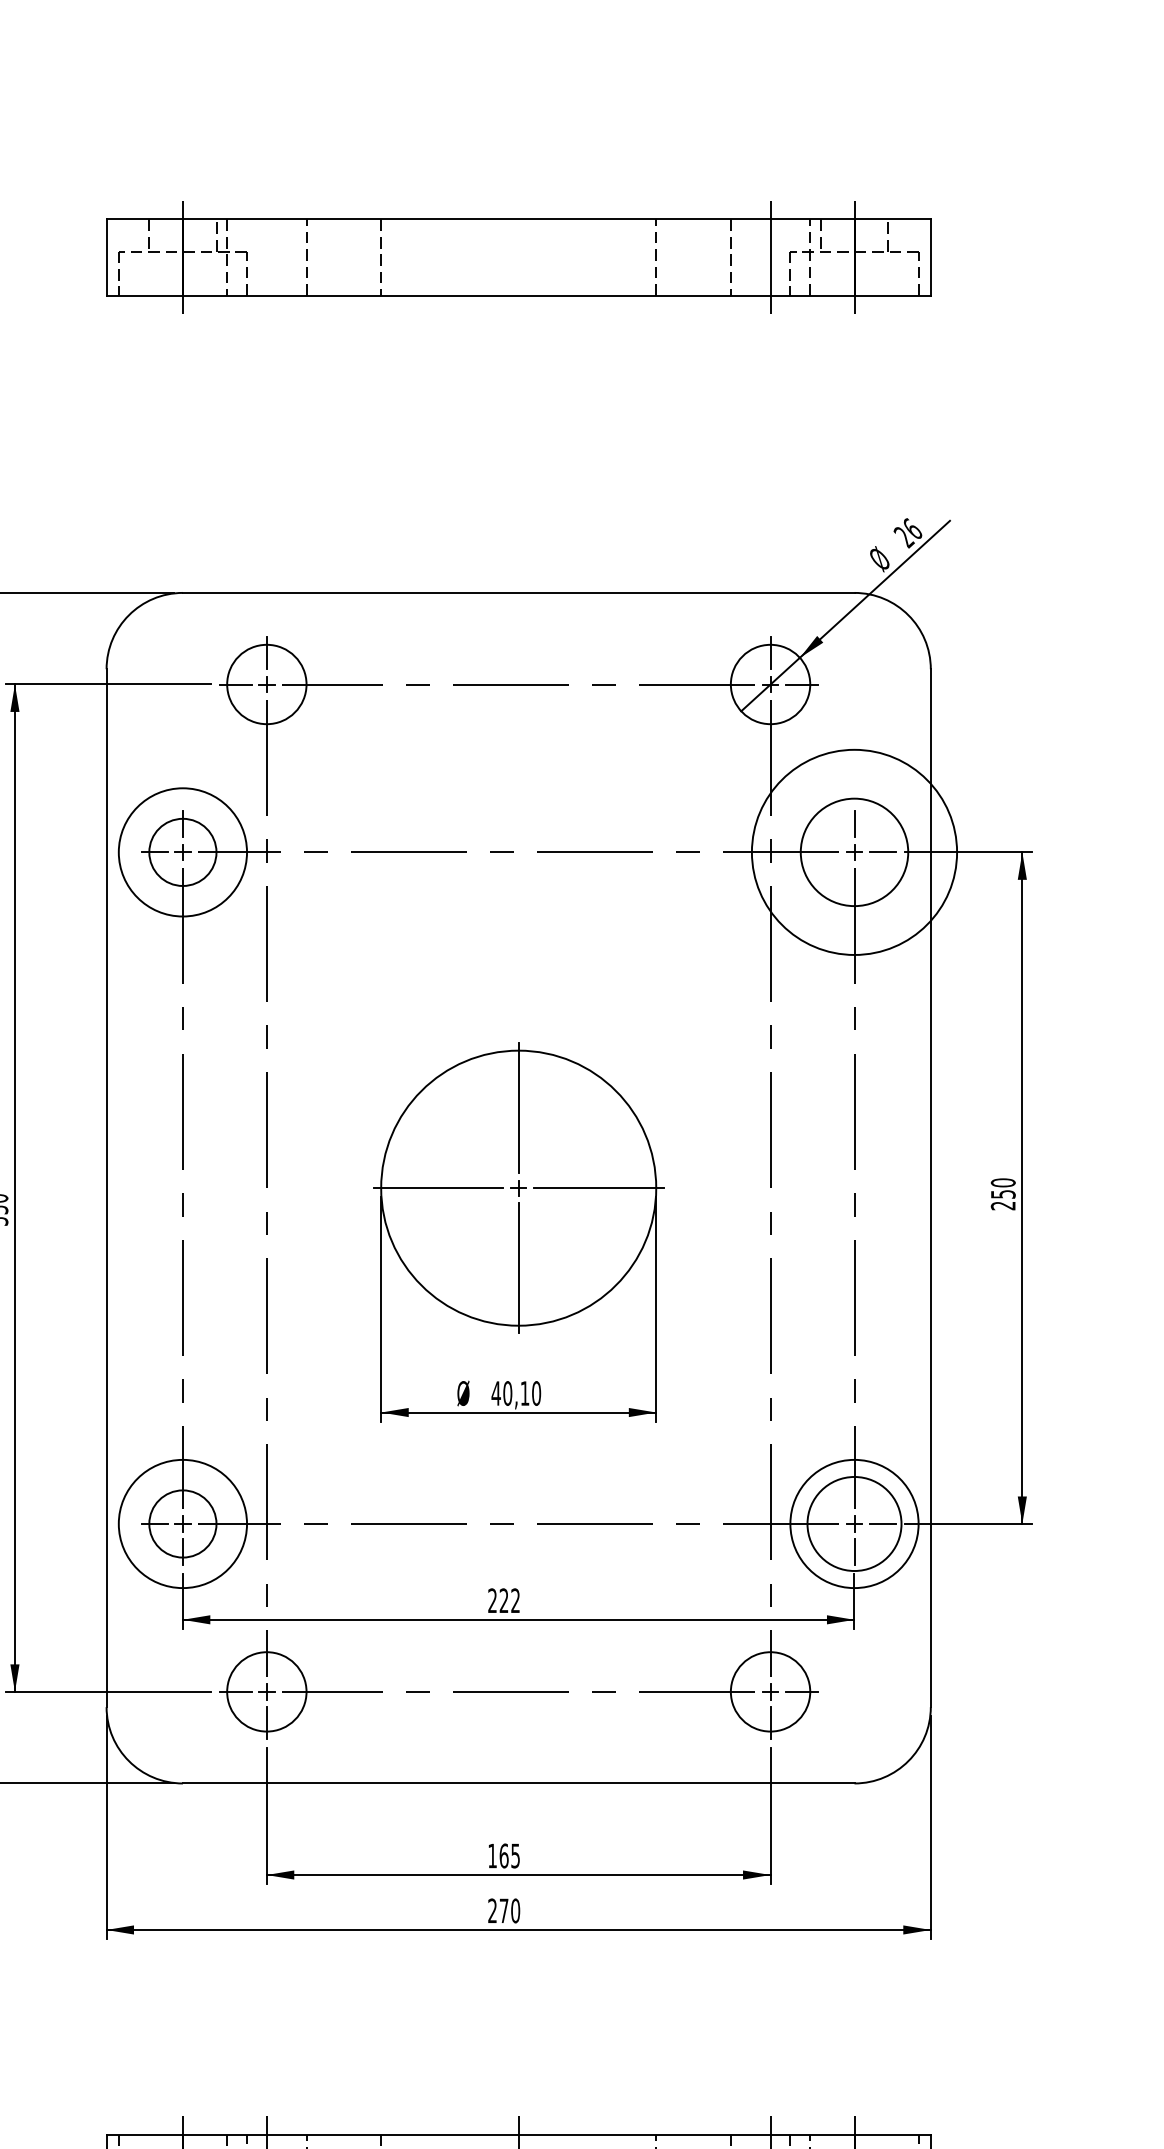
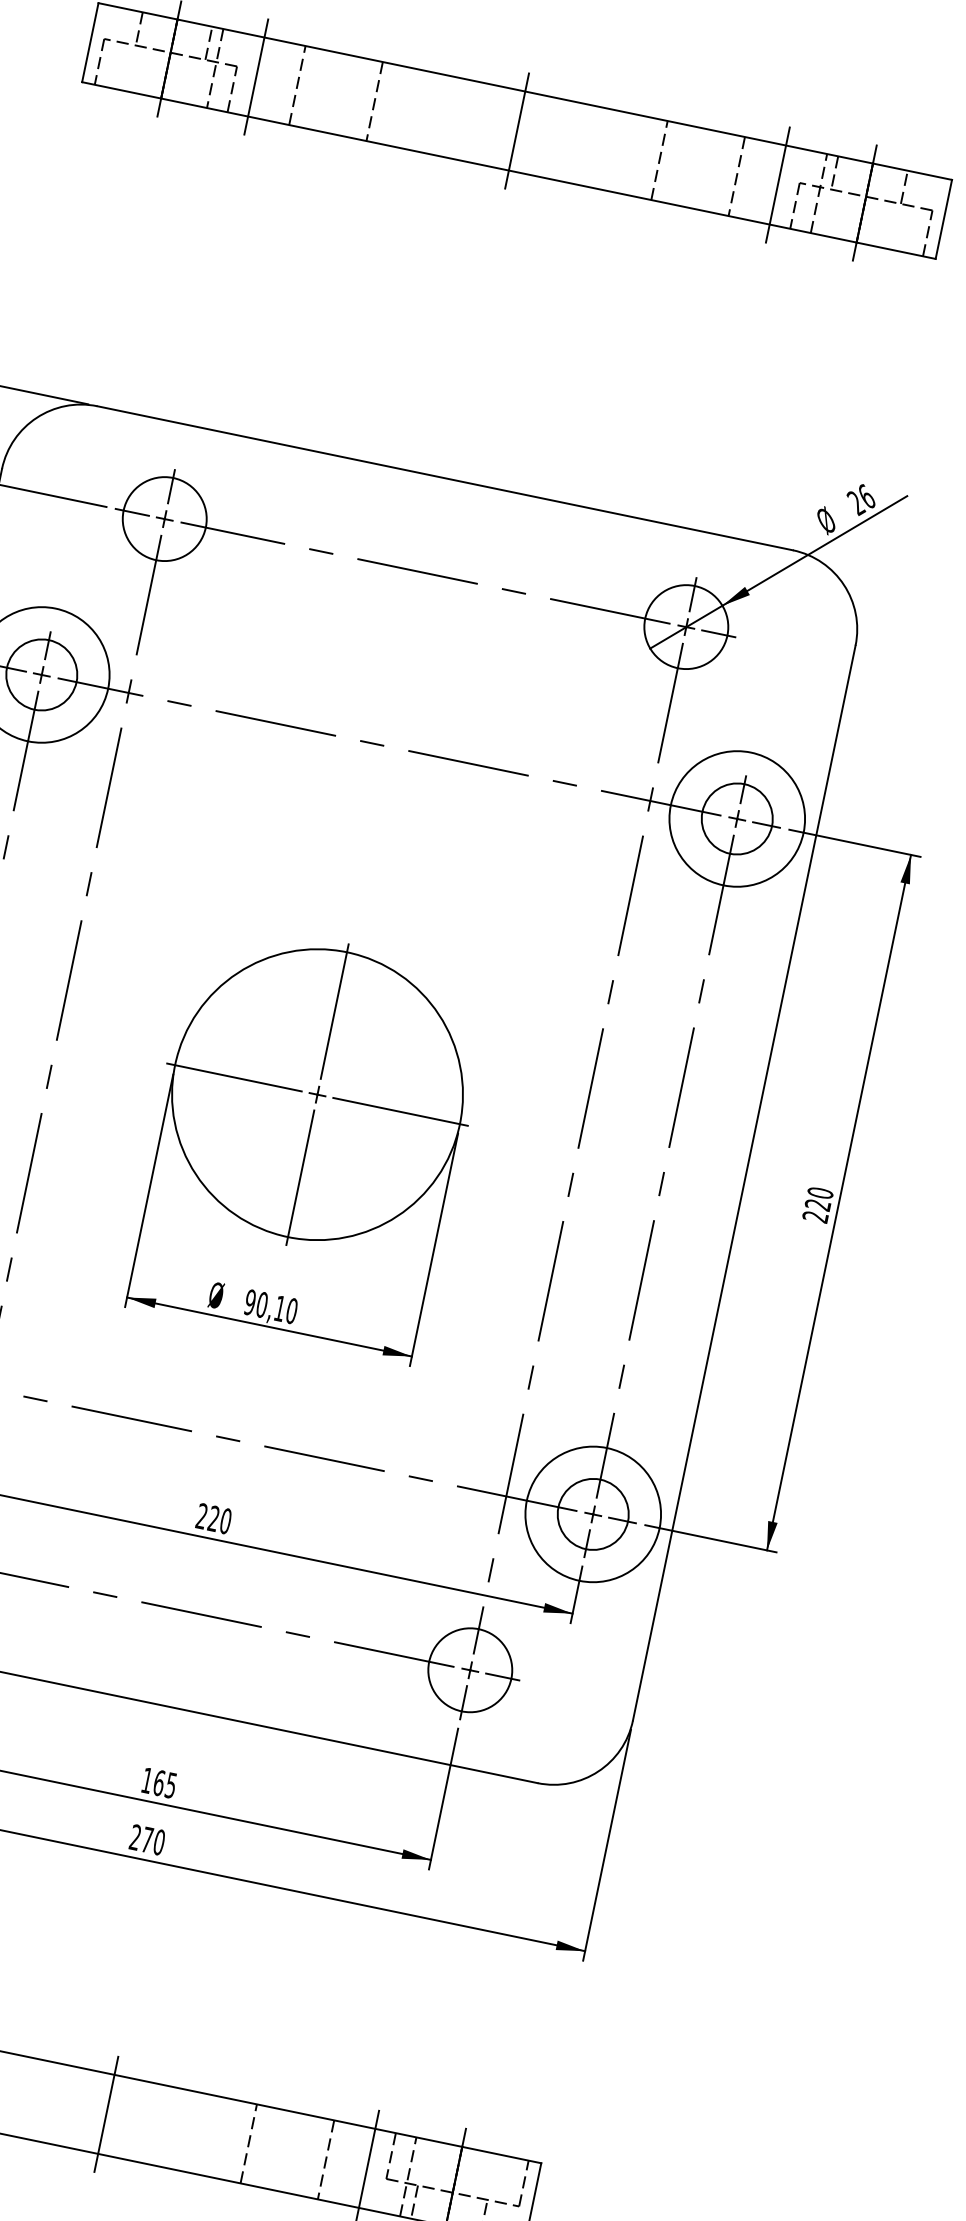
line: (266, 257) -> (255, 76), added
line: (518, 257) -> (516, 130), added
circle: (854, 851) -> (737, 818), size x0.62
circle: (854, 852) -> (737, 819), size x0.62
text: (1002, 1194) -> (817, 1204), 250 -> 220
text: (495, 1393) -> (249, 1302), 40,10 -> 90,10
circle: (854, 1523) -> (593, 1513), size x0.71
text: (515, 1600) -> (225, 1520), 222 -> 220

